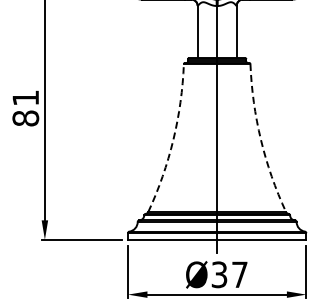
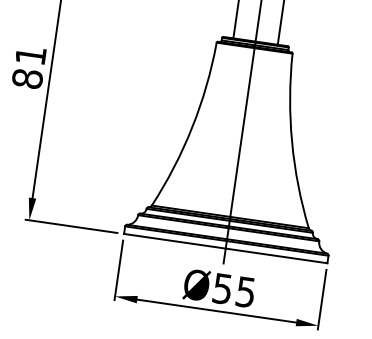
arc: (173, 139) -> (192, 127), dashed -> solid
arc: (260, 139) -> (291, 141), dashed -> solid
text: (229, 274) -> (234, 290), Ø37 -> Ø55

